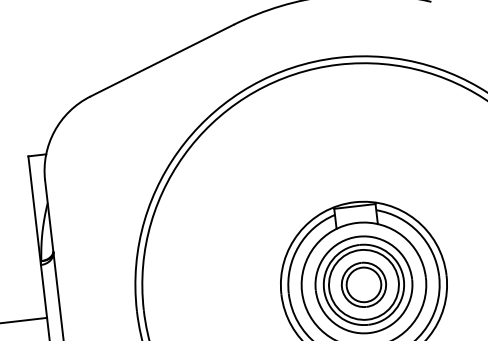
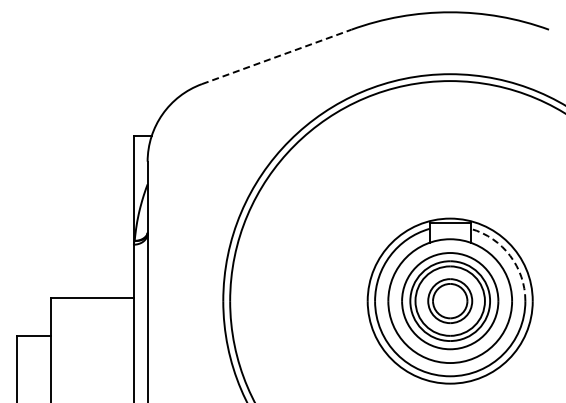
line: (161, 60) -> (276, 56), solid -> dashed
arc: (418, 232) -> (510, 255), solid -> dashed

